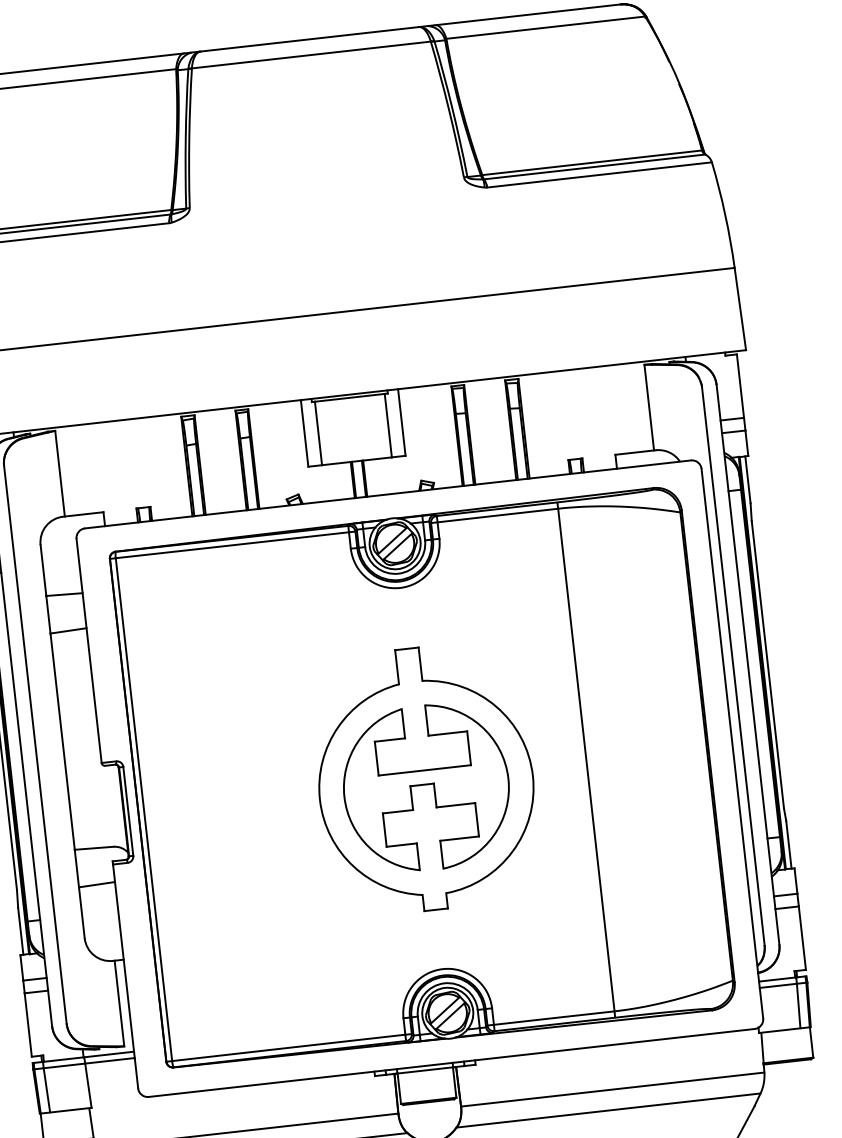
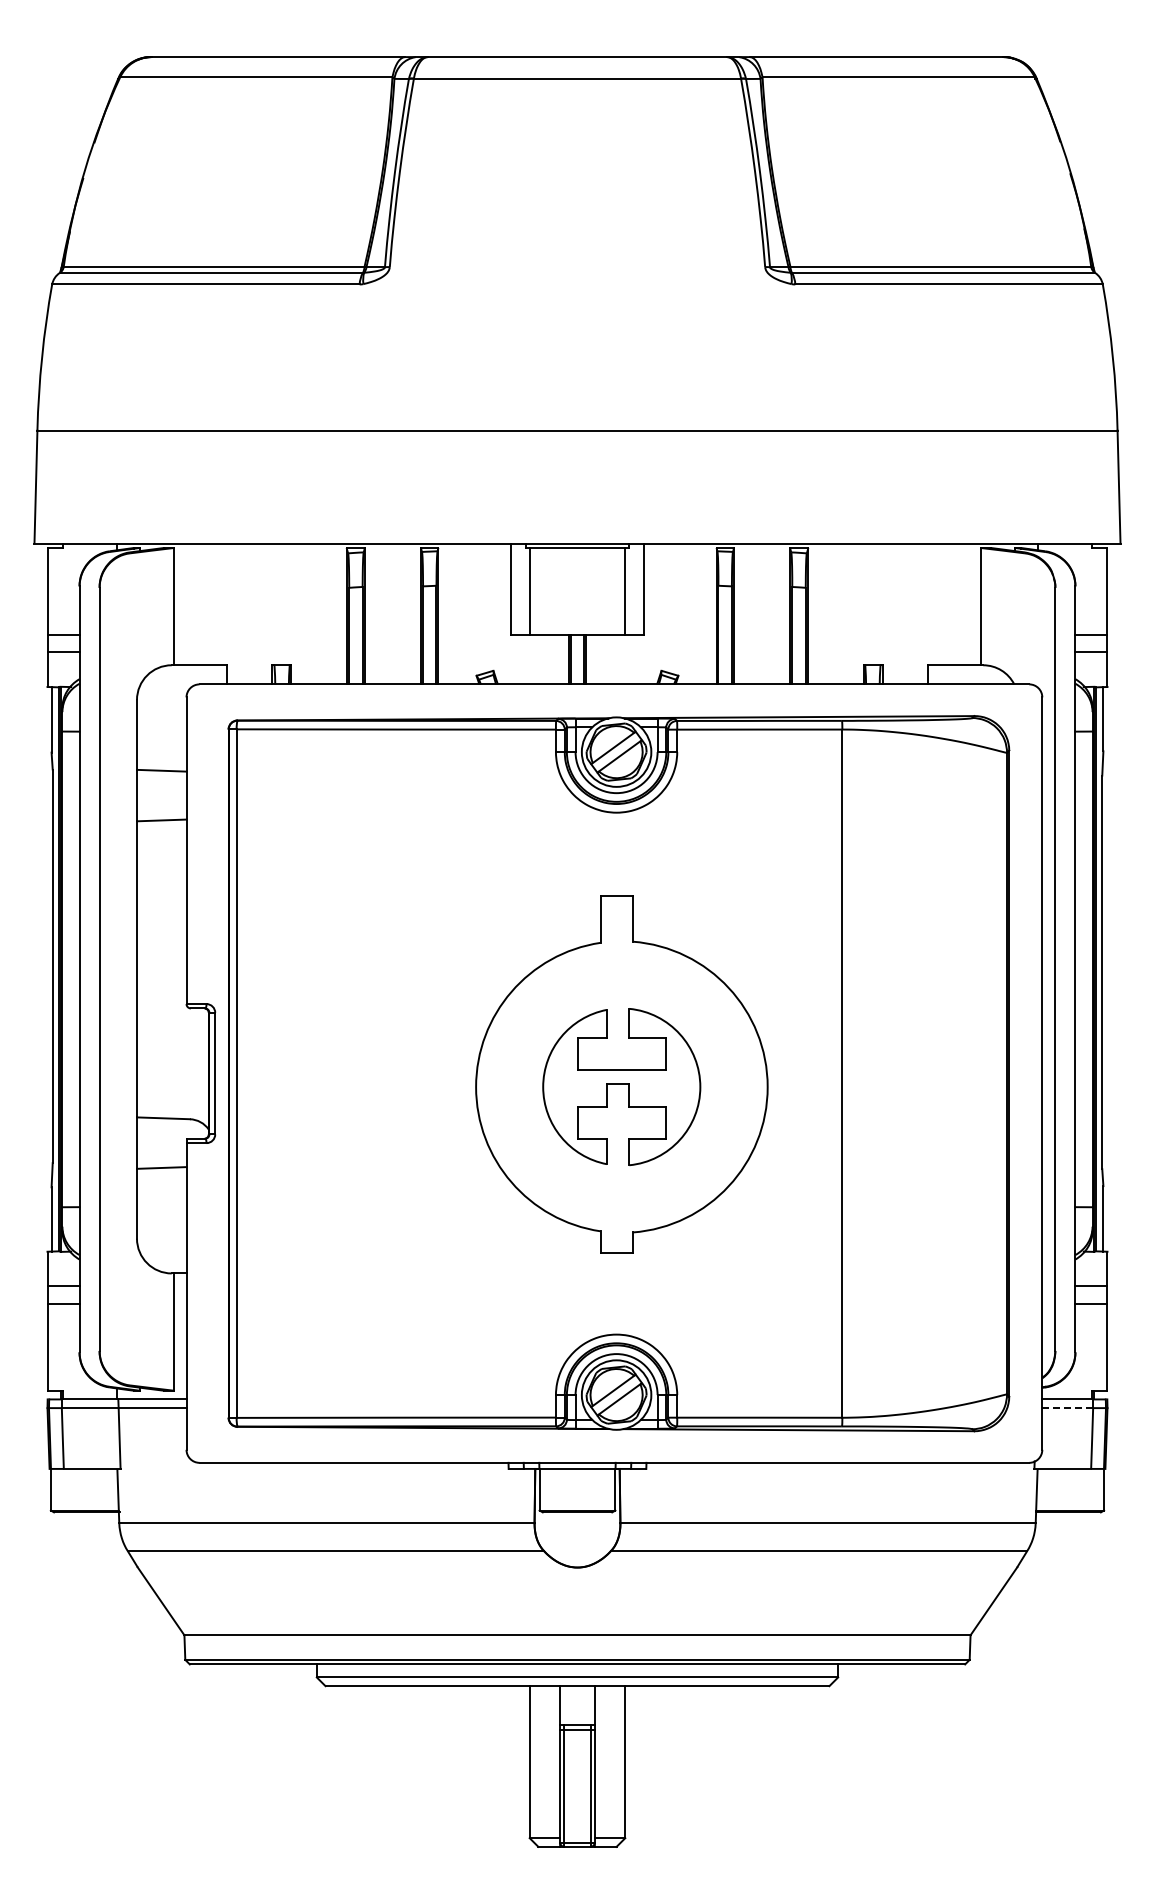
part: (426, 787) -> (621, 1086), size x0.7
line: (778, 986) -> (1068, 1408), solid -> dashed

